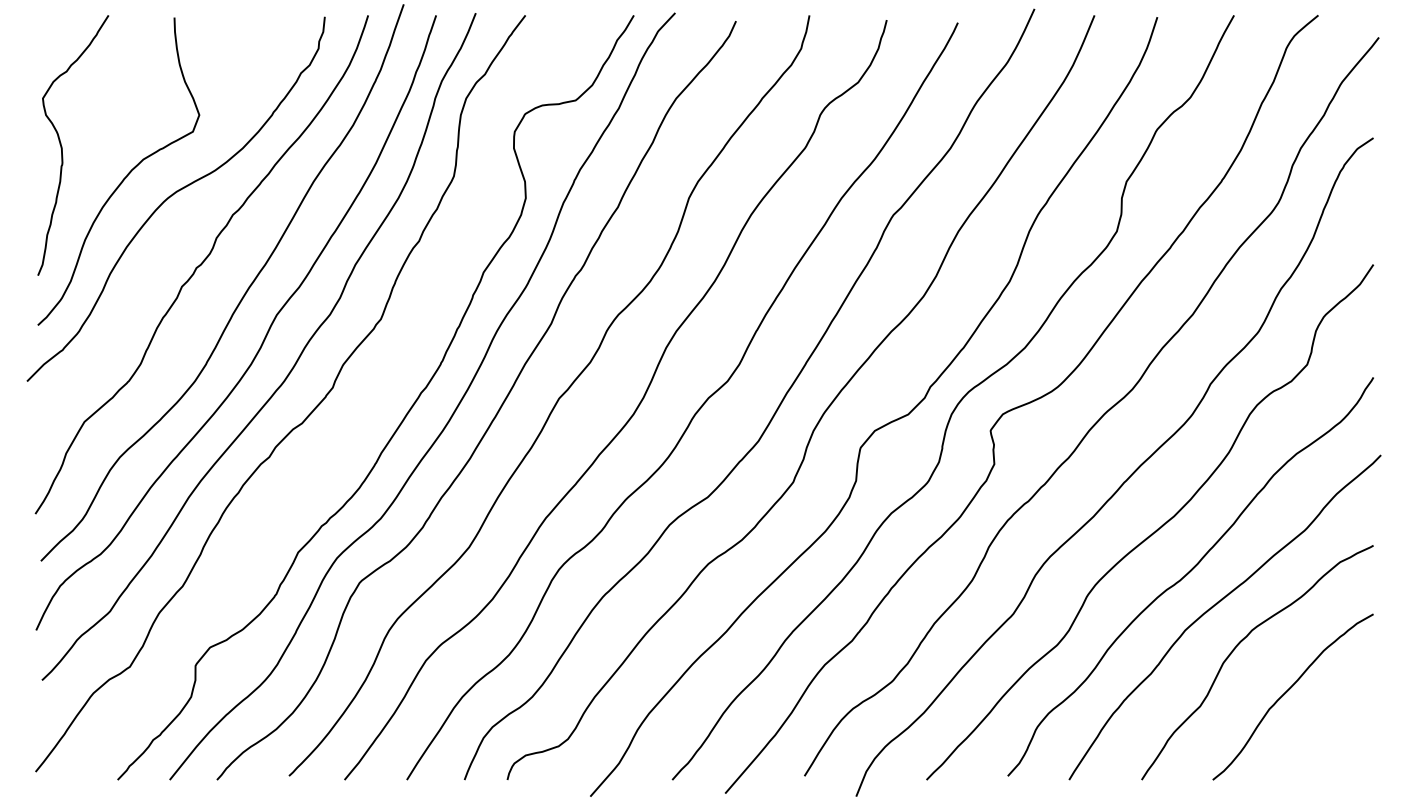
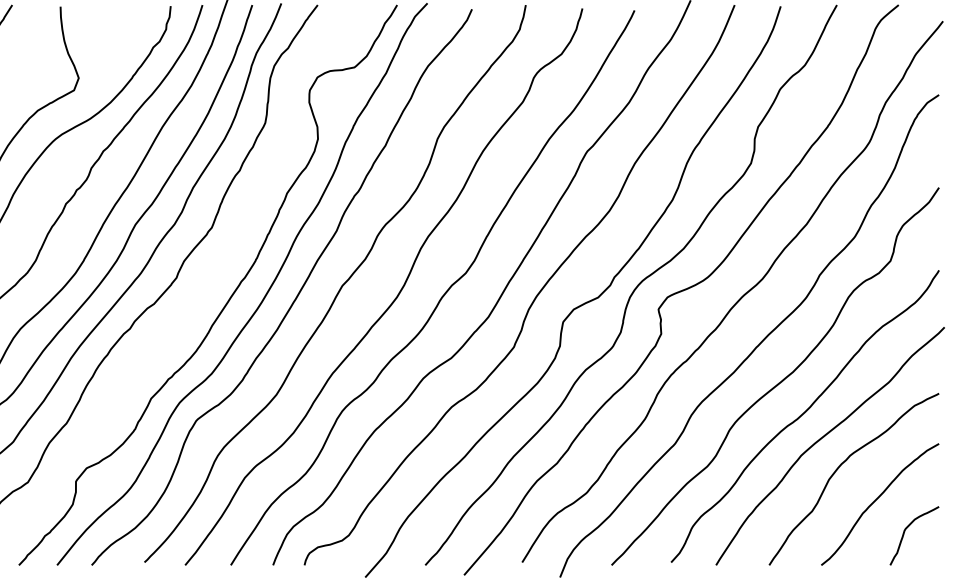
curve: (1326, 736) -> (904, 533), added

